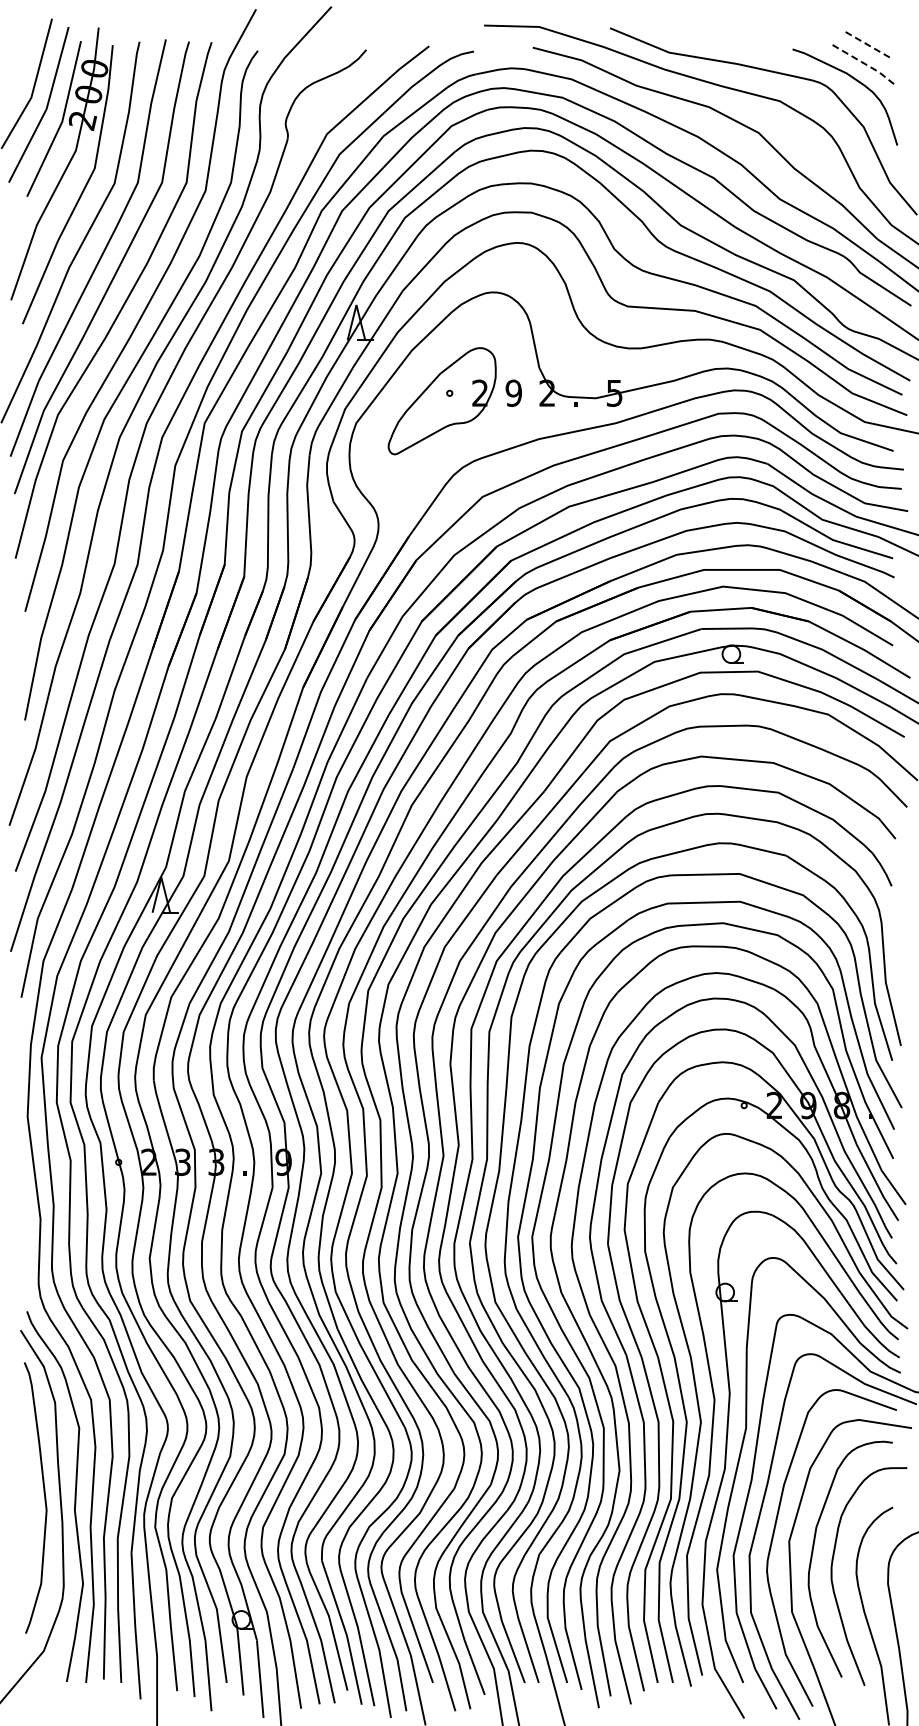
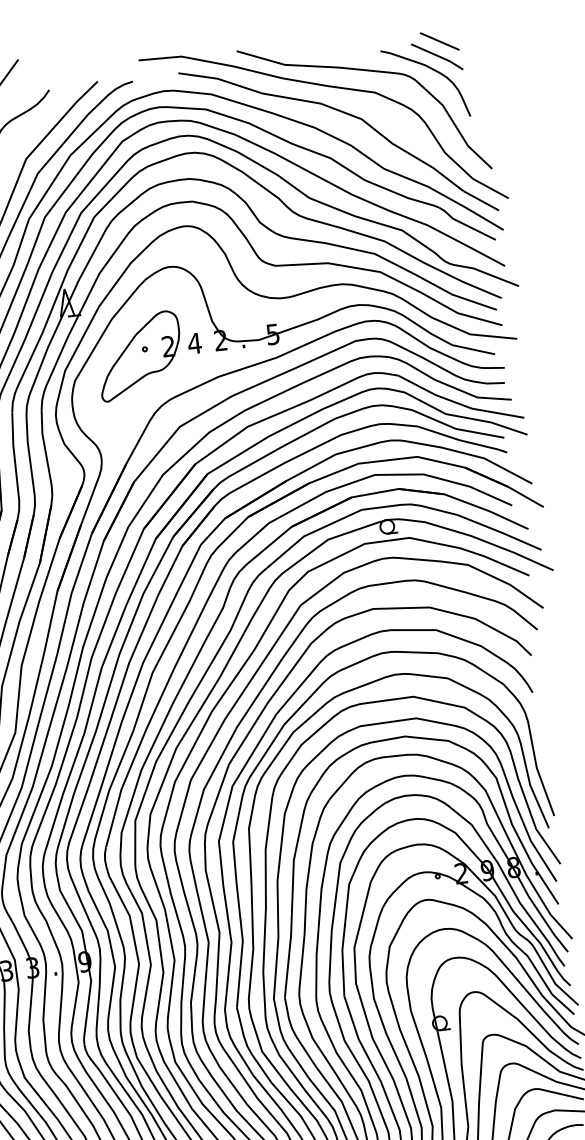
line: (869, 45) -> (439, 41), dashed -> solid
line: (865, 64) -> (438, 56), dashed -> solid
text: (513, 392) -> (194, 342), 9 -> 4

